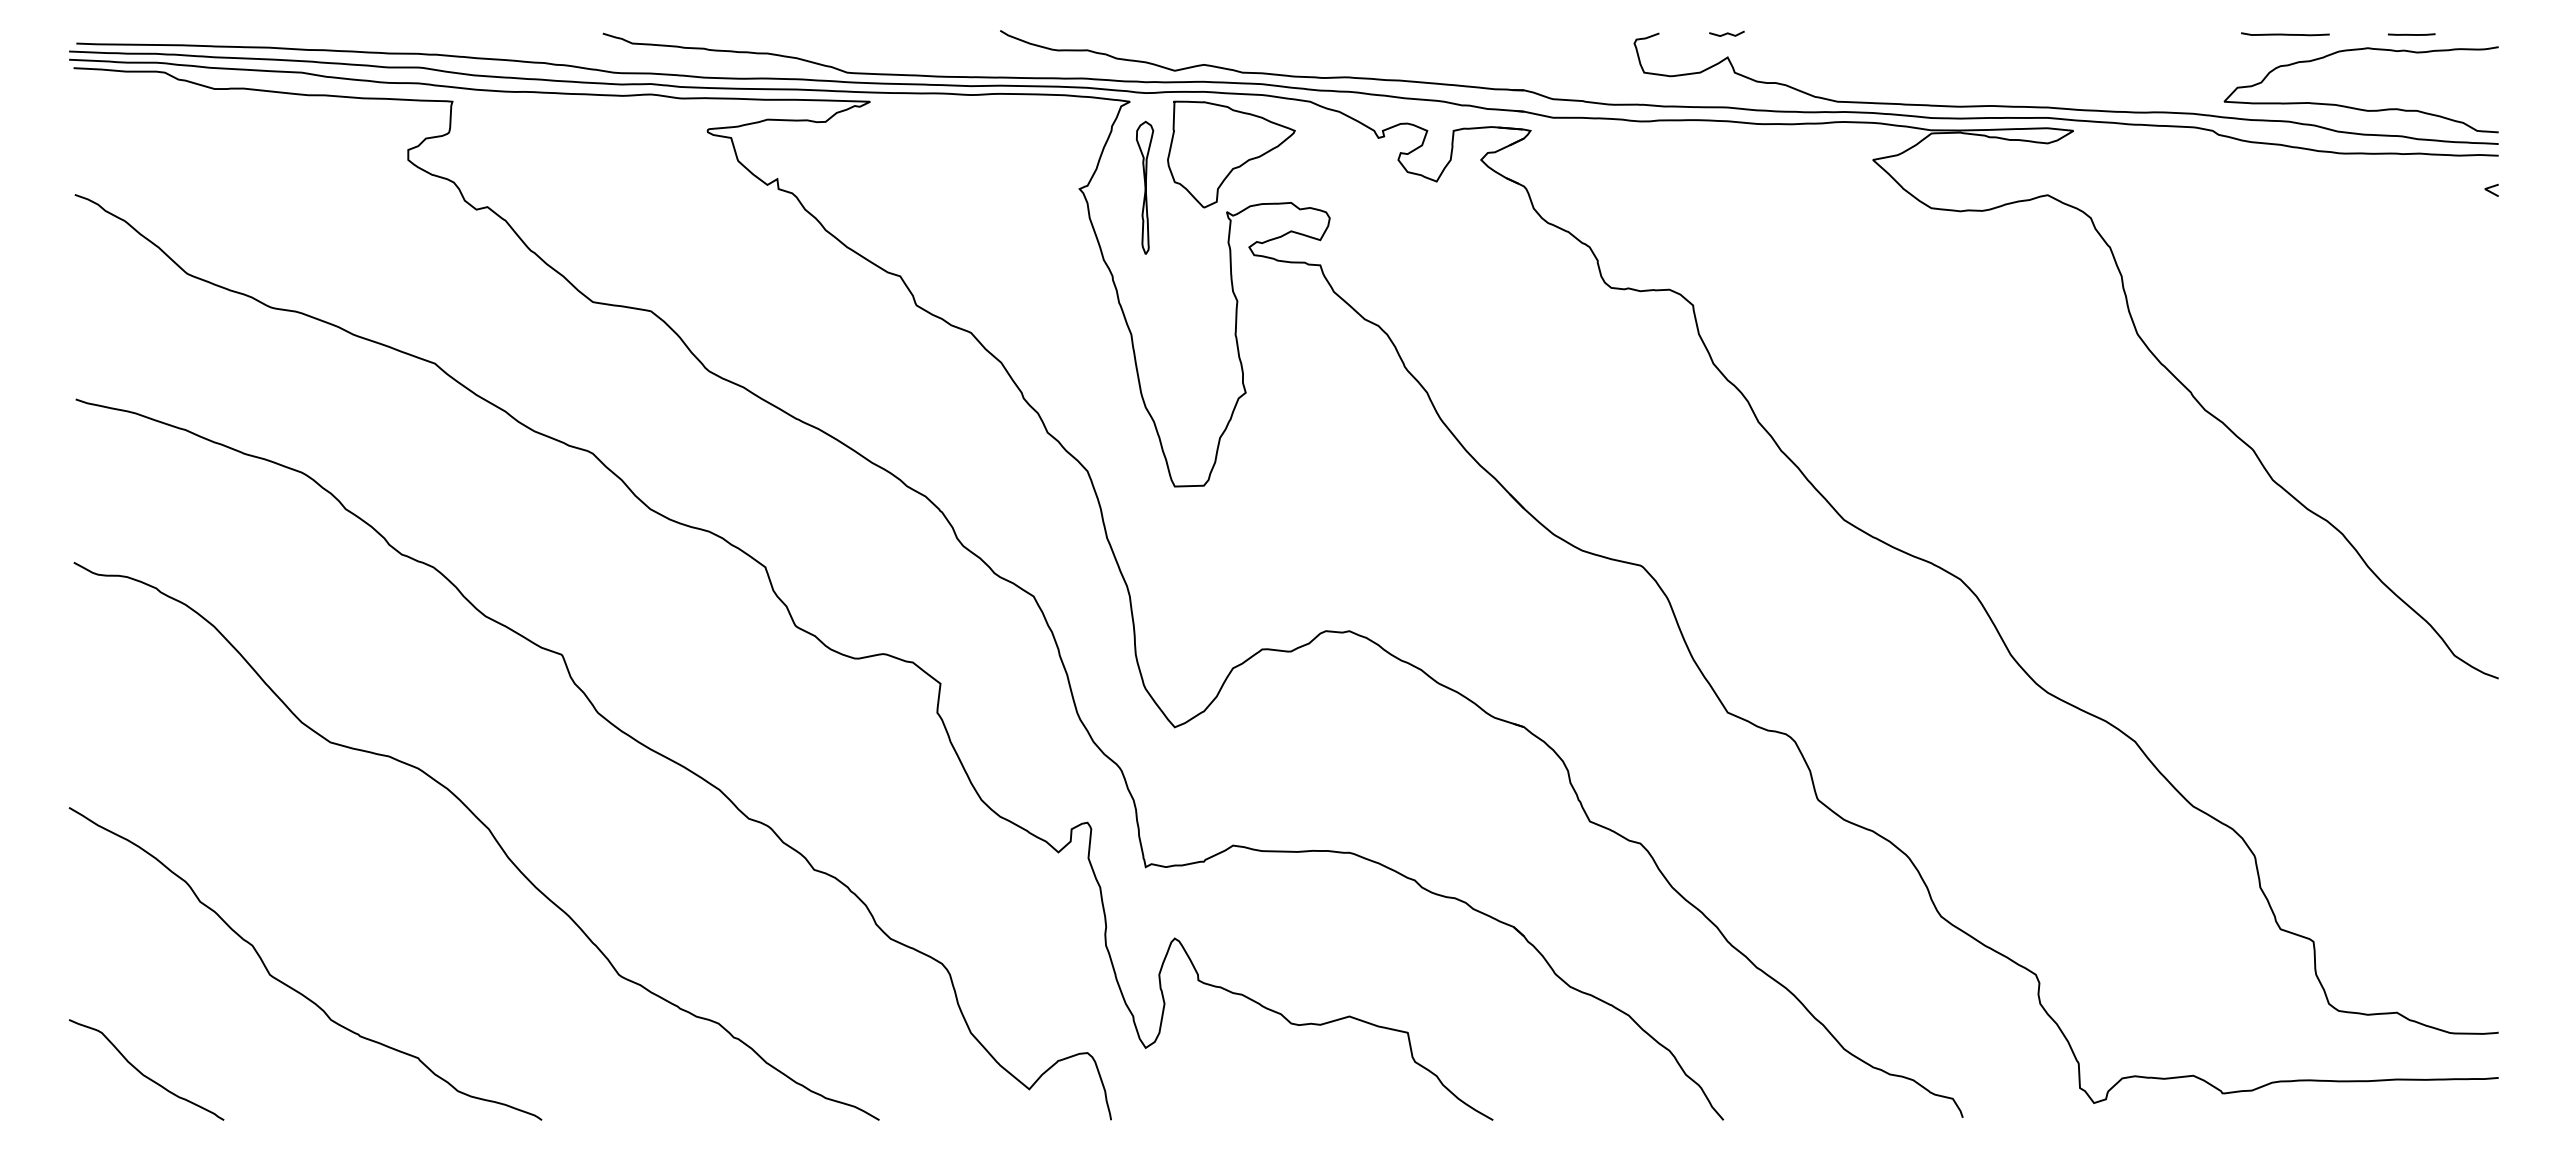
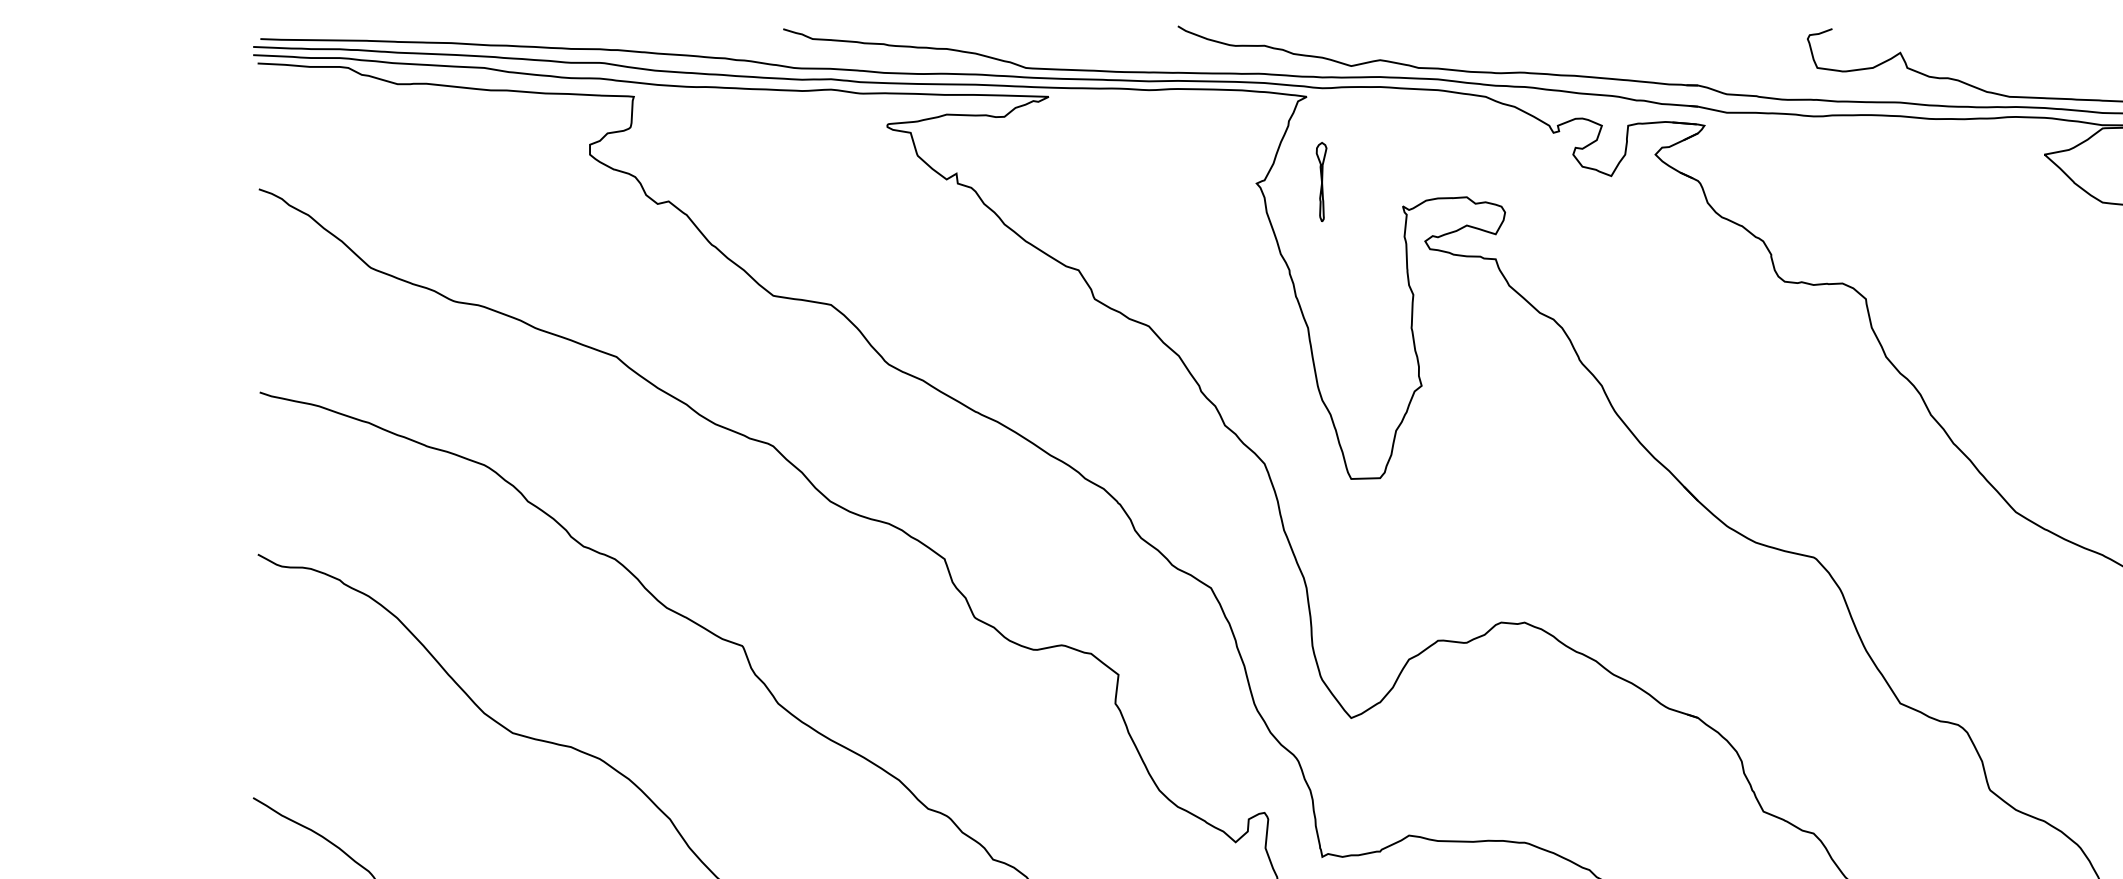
line: (1726, 33) -> (1899, 29), removed
part: (1231, 154) -> (1407, 149), removed
part: (1144, 187) -> (1321, 181), size x0.6

